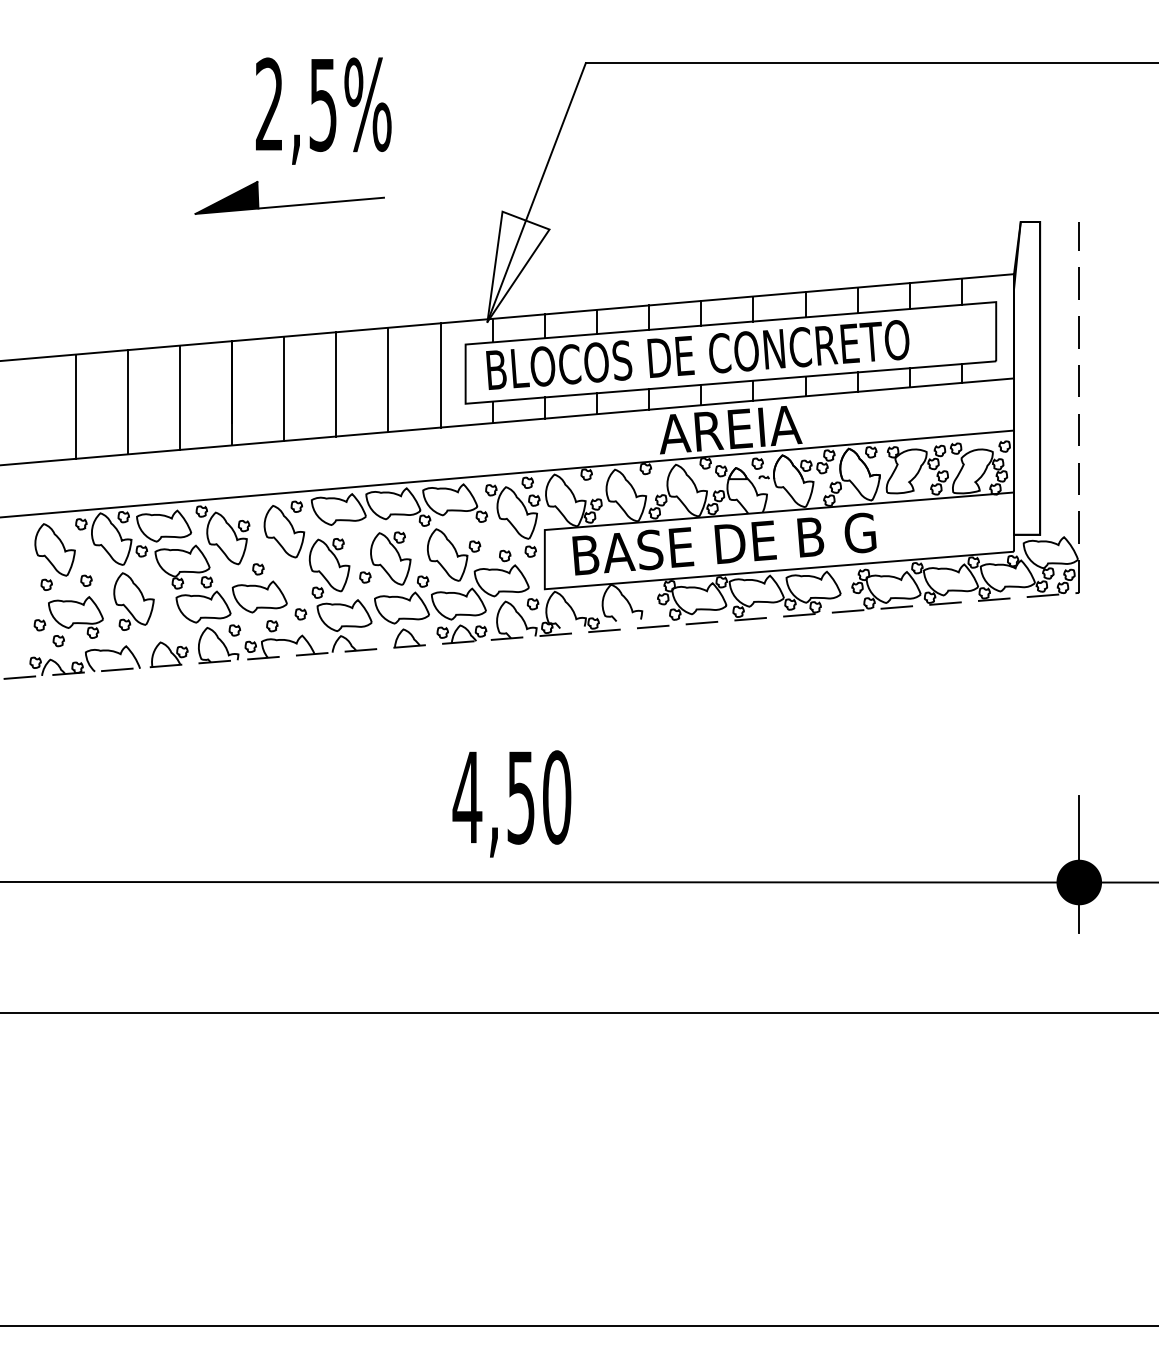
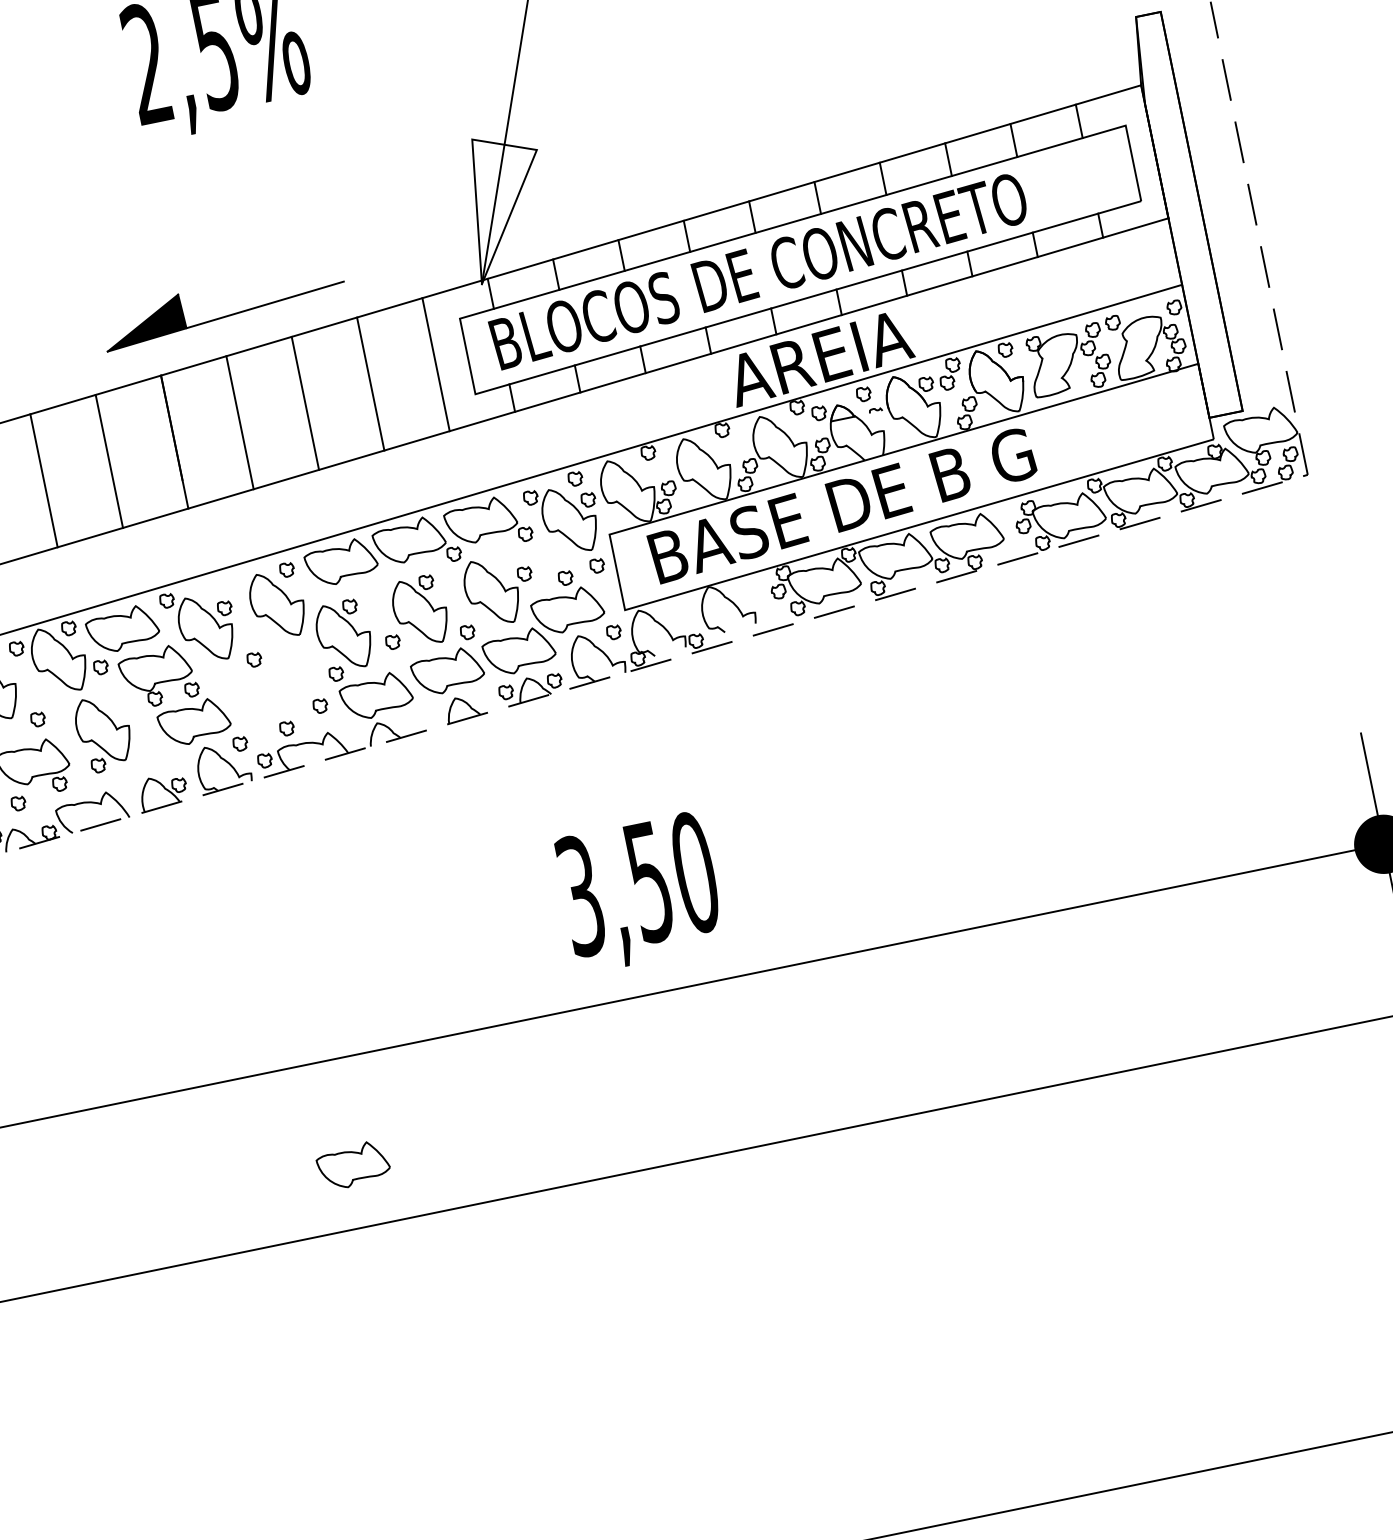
part: (290, 204) -> (226, 314), moved
part: (259, 596) -> (352, 1164), moved
text: (467, 797) -> (580, 896), 4,50 -> 3,50

